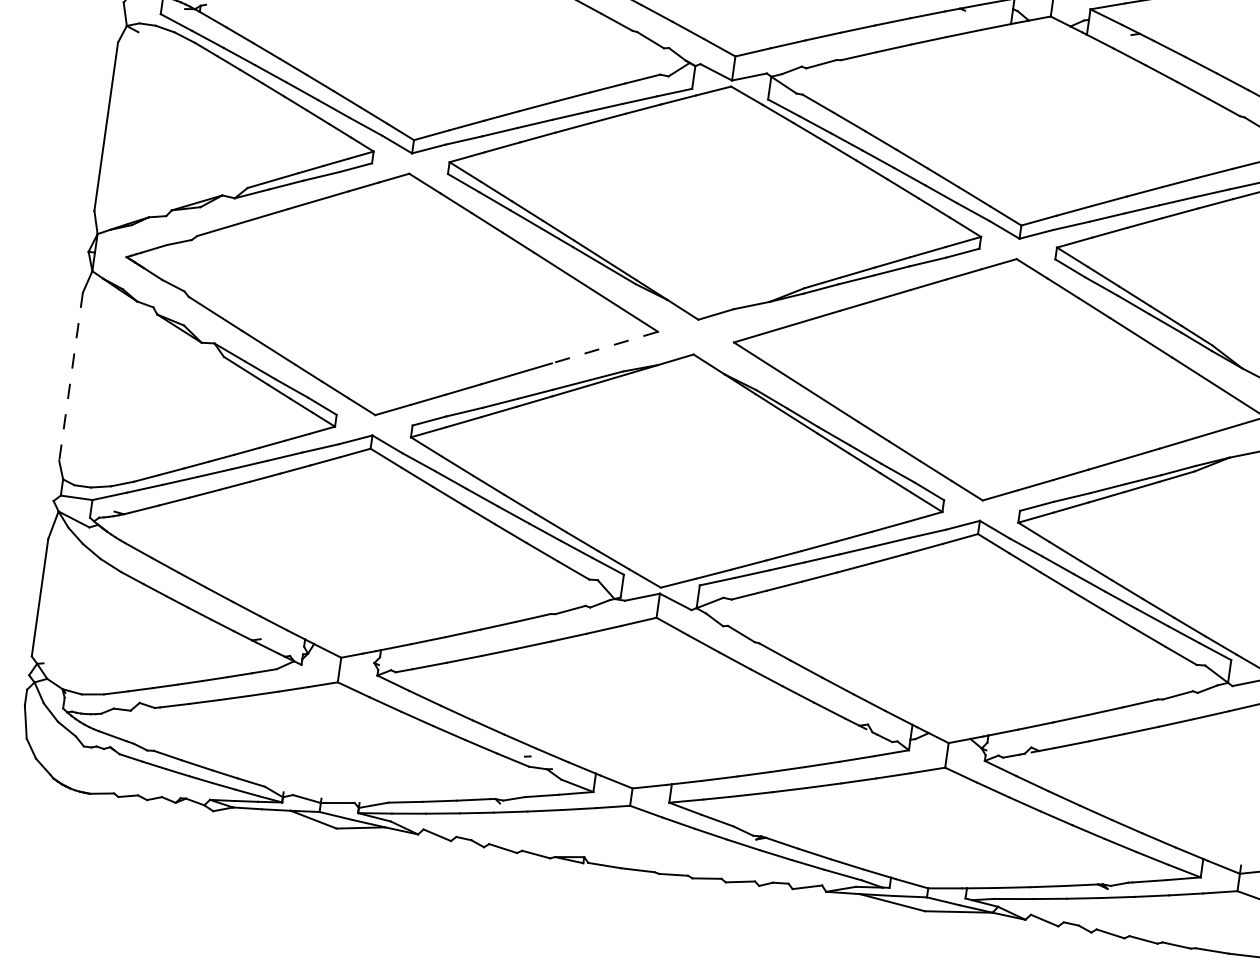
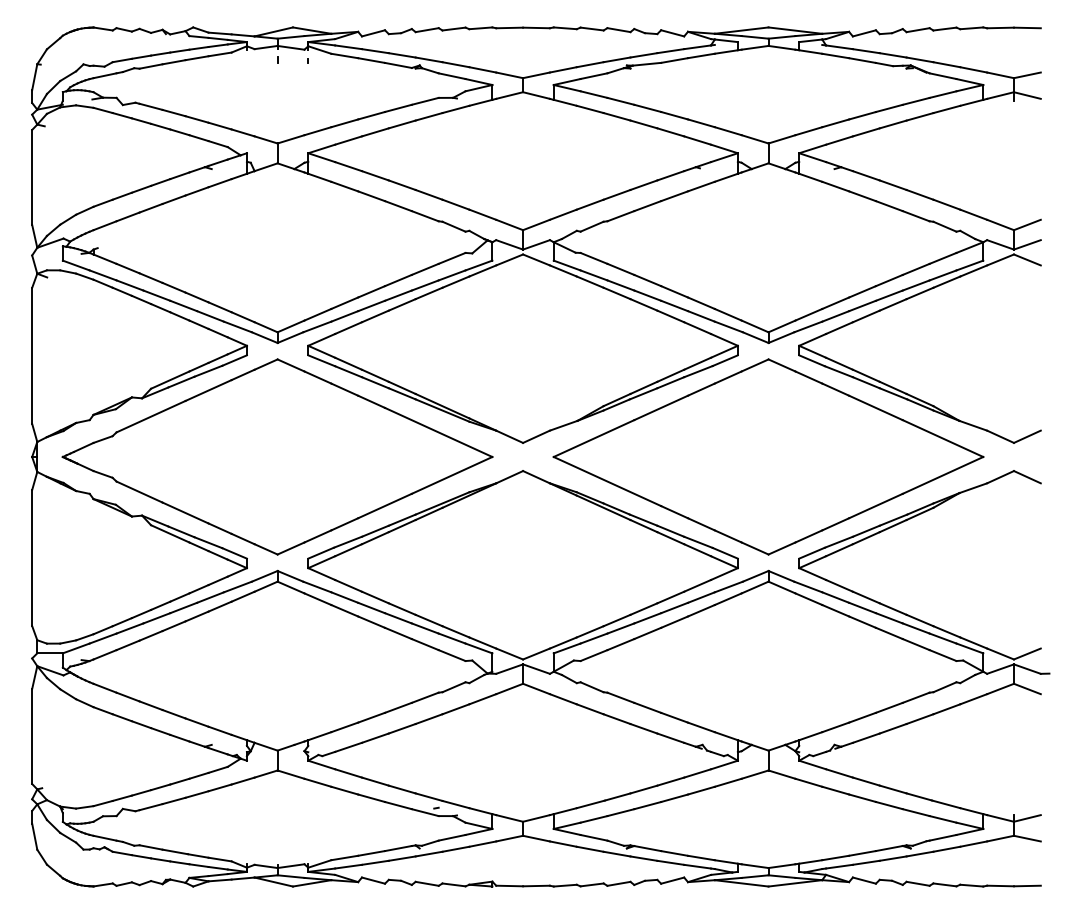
line: (604, 347) -> (451, 475), dashed -> solid
line: (71, 377) -> (32, 558), dashed -> solid

